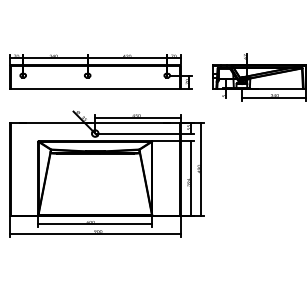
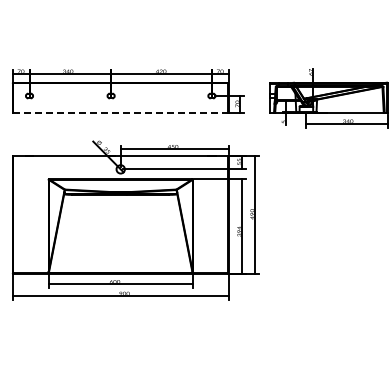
line: (95, 88) -> (121, 112), solid -> dashed

